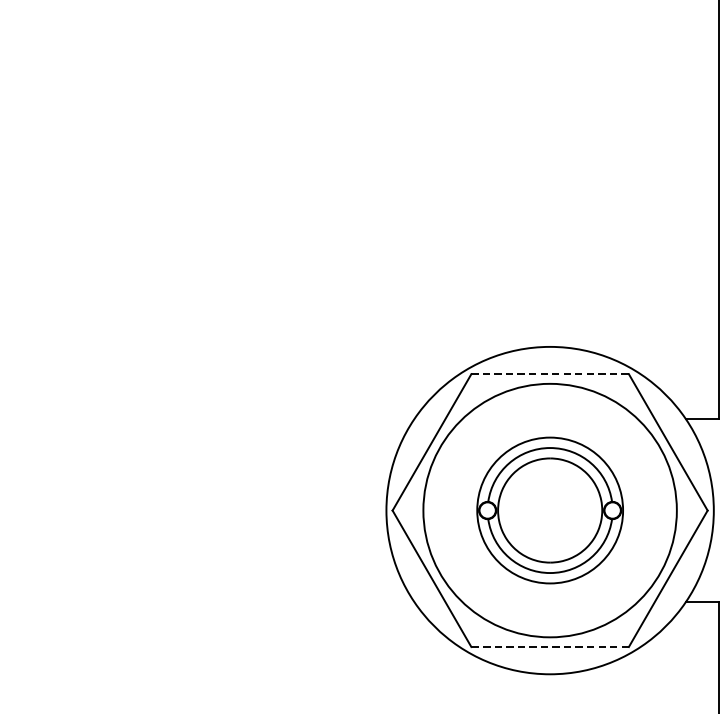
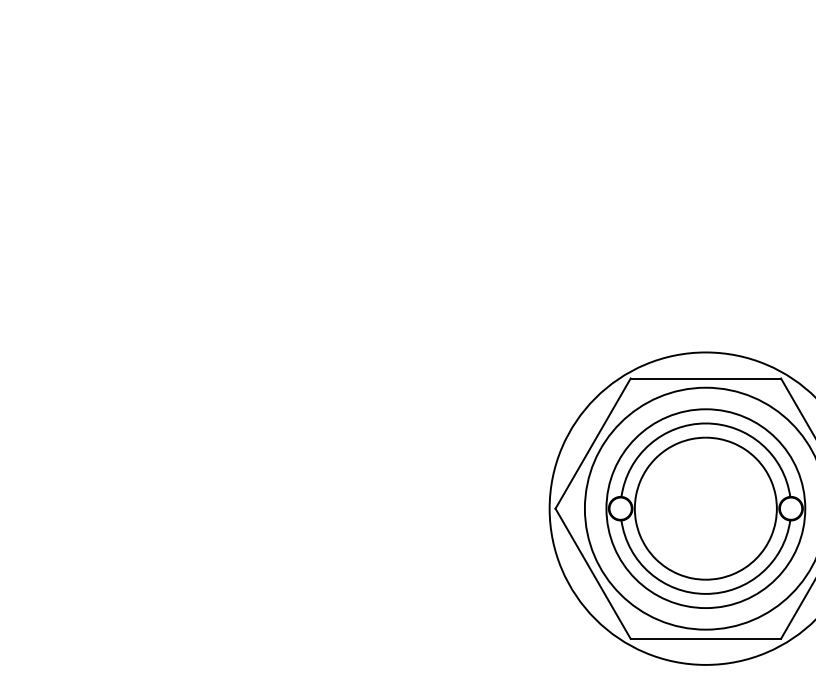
line: (550, 374) -> (706, 378), dashed -> solid
part: (549, 510) -> (705, 508), size x1.43
line: (549, 646) -> (705, 638), dashed -> solid

